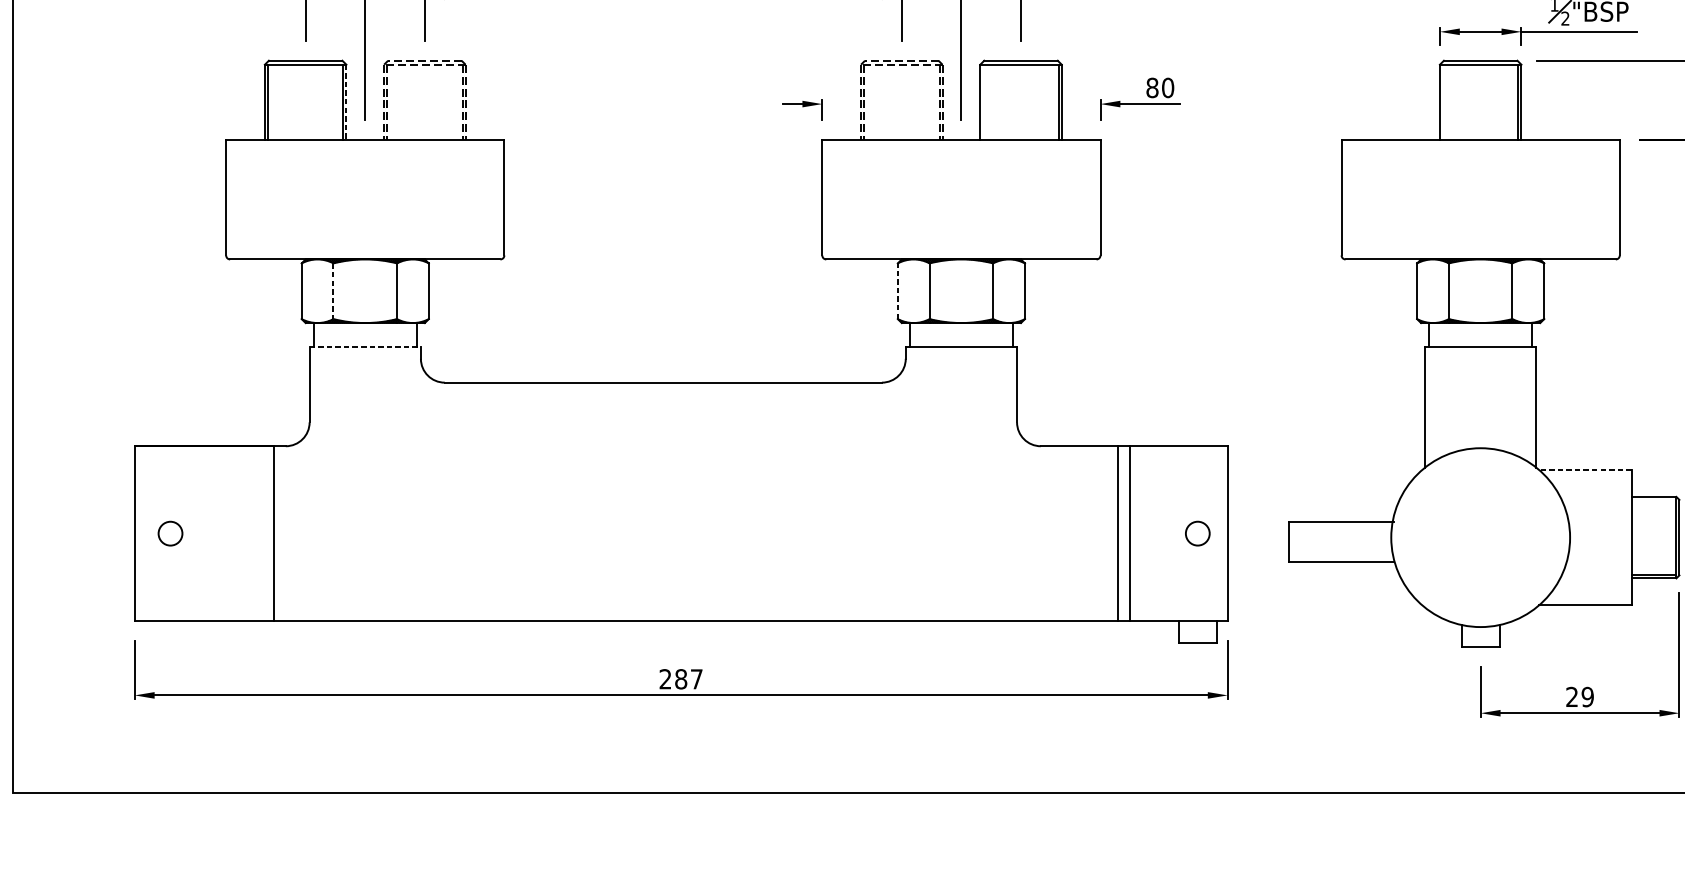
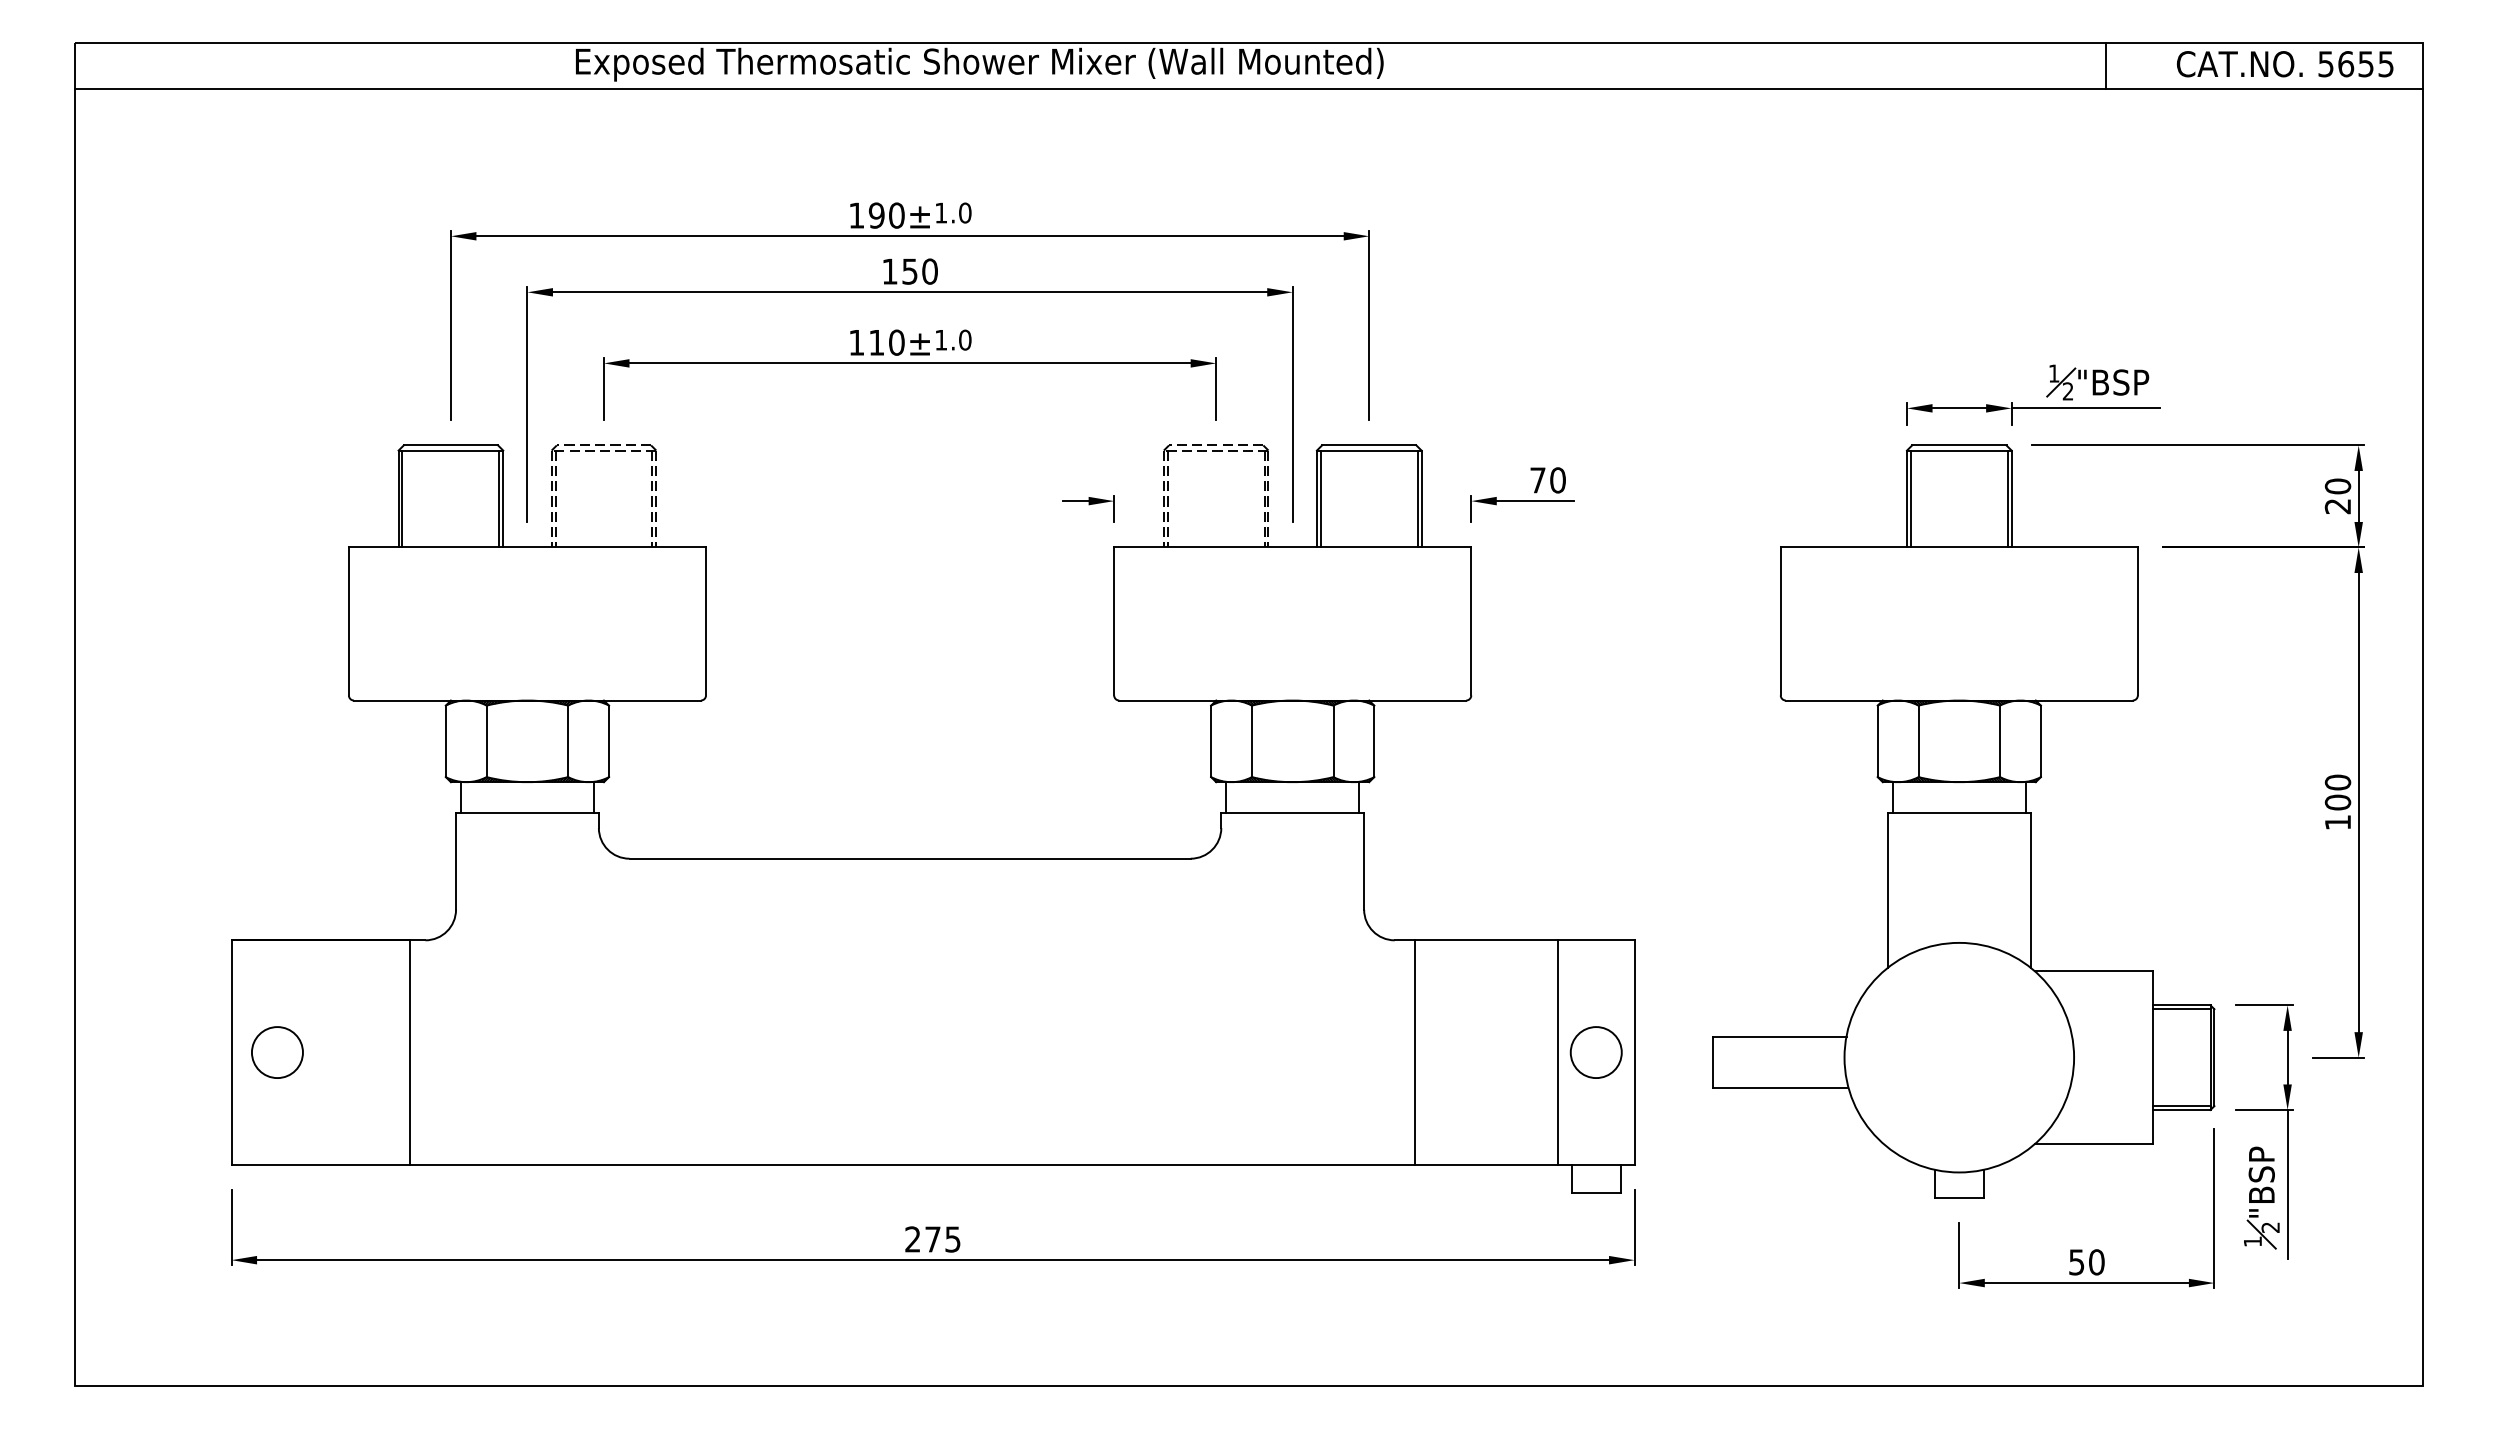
text: (1152, 88) -> (1537, 480), 80 -> 70
line: (346, 102) -> (503, 499), dashed -> solid
line: (983, 102) -> (1320, 498), added
line: (1442, 102) -> (1910, 498), added
line: (333, 291) -> (486, 741), dashed -> solid
line: (898, 291) -> (1211, 741), dashed -> solid
line: (365, 346) -> (527, 812), dashed -> solid
line: (1585, 469) -> (2093, 970), dashed -> solid
line: (1653, 500) -> (2181, 1009), added
circle: (169, 533) -> (276, 1052), size x1.67
line: (1118, 533) -> (1415, 1052), moved
line: (1130, 533) -> (1558, 1052), moved
circle: (1197, 533) -> (1595, 1052), size x1.67
text: (688, 679) -> (942, 1239), 287 -> 275
text: (1579, 697) -> (2086, 1262), 29 -> 50

